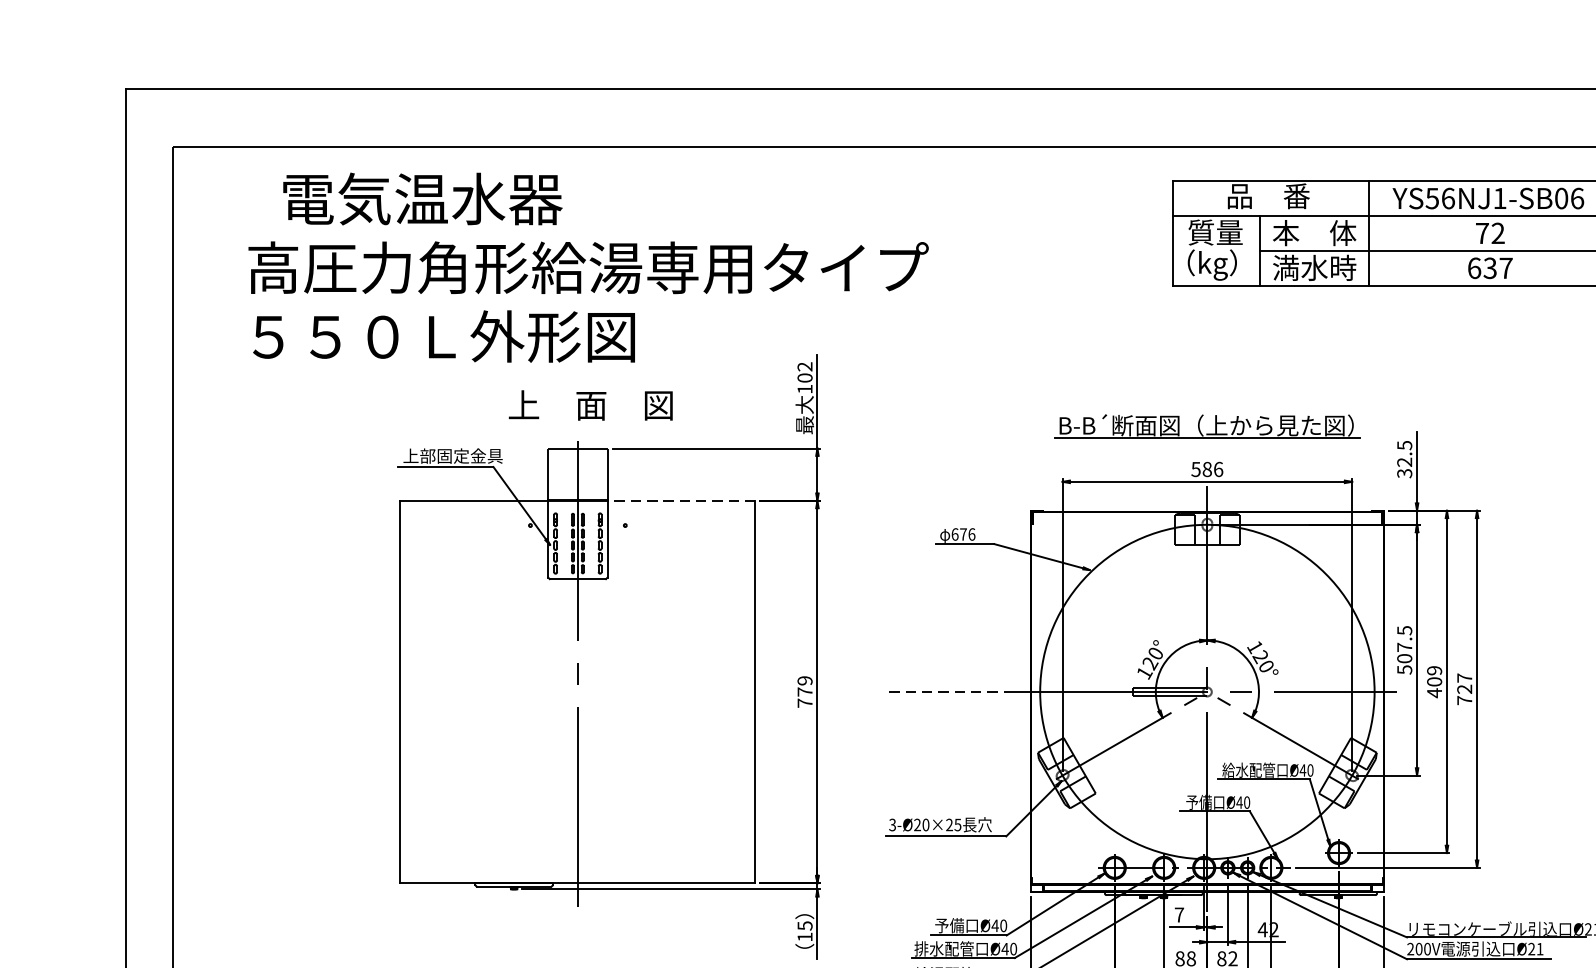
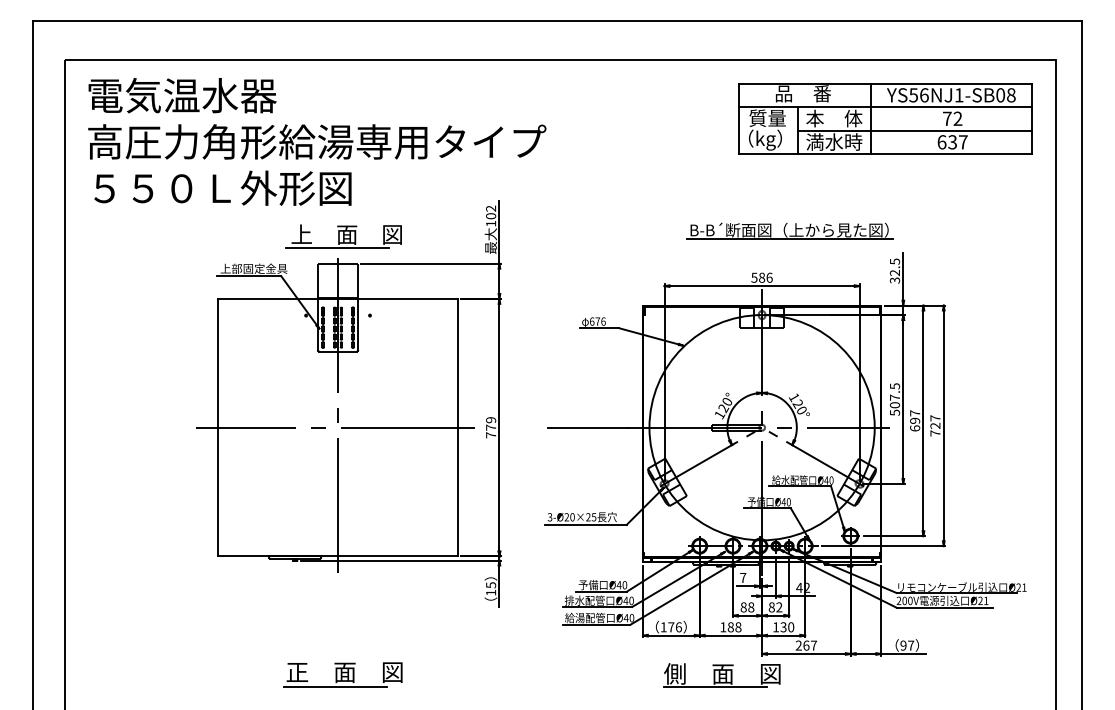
text: (422, 198) -> (182, 95), moved
text: (1577, 198) -> (1011, 95), YS56NJ1-SB06 -> YS56NJ1-SB08
text: (588, 267) -> (317, 141), moved
text: (443, 335) -> (222, 187), moved
line: (577, 424) -> (337, 247), added
part: (1206, 425) -> (789, 230), moved
line: (680, 500) -> (407, 298), dashed -> solid
text: (1435, 681) -> (915, 420), 409 -> 697
line: (574, 691) -> (335, 427), added
line: (948, 691) -> (587, 427), dashed -> solid

